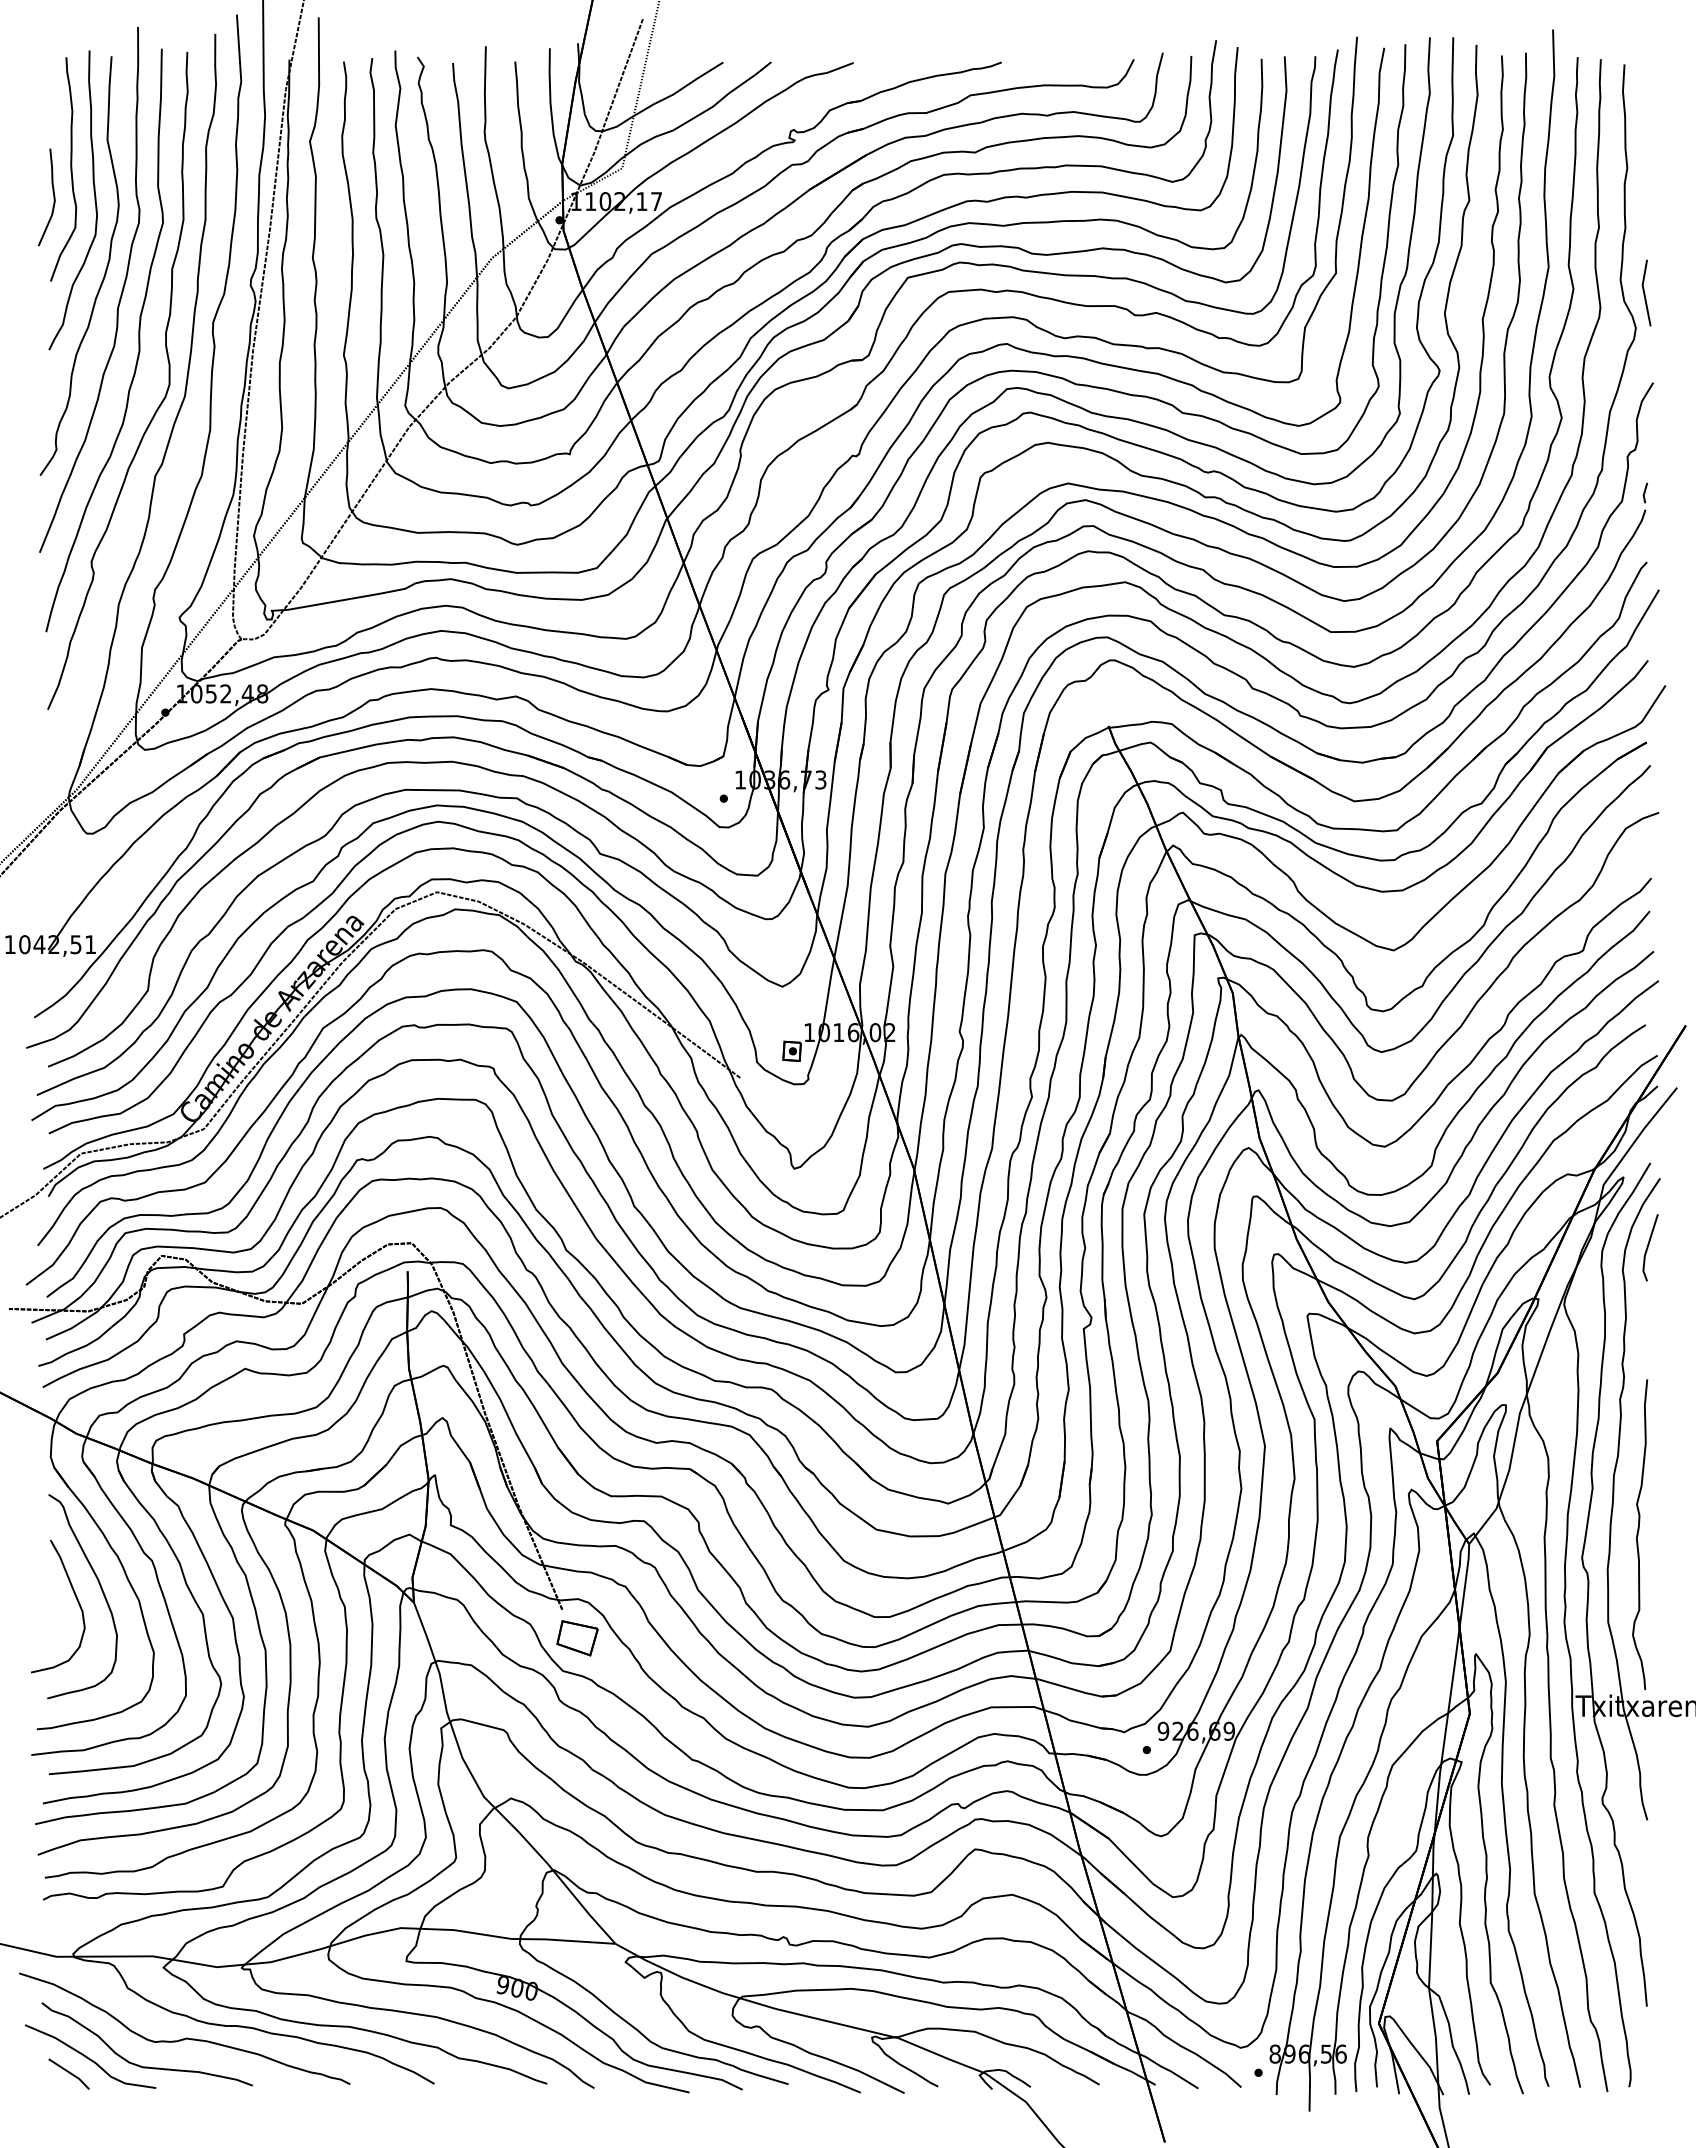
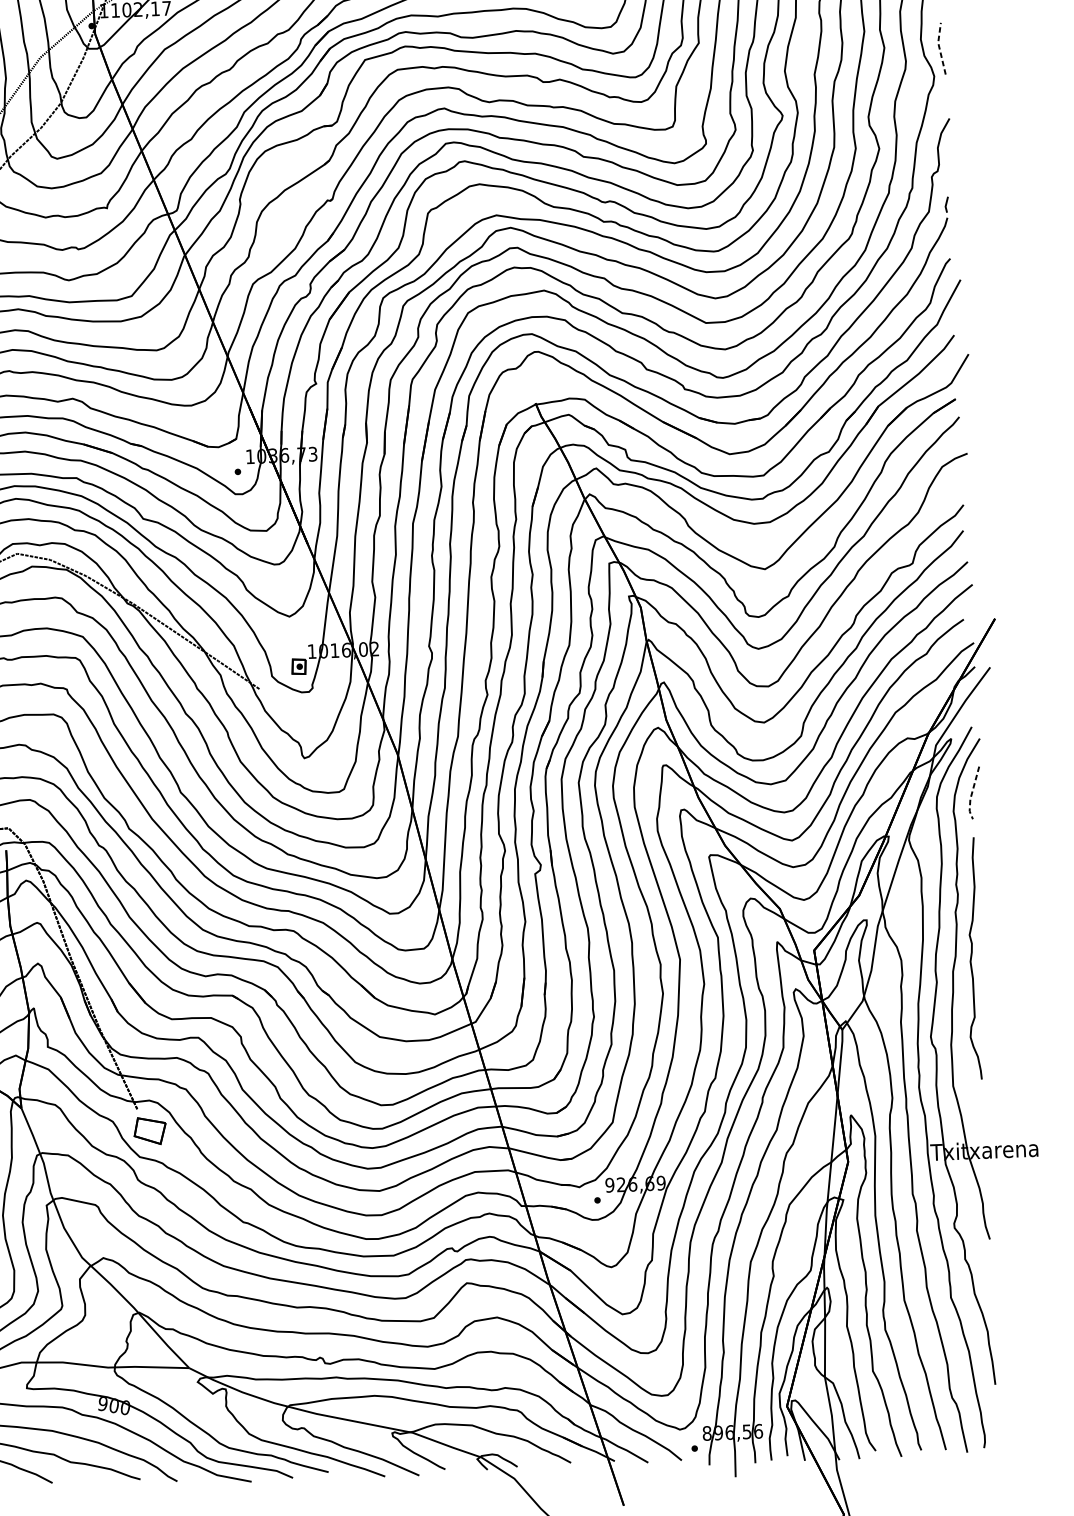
line: (1644, 292) -> (939, 48), solid -> dashed
line: (1646, 1249) -> (971, 794), solid -> dashed
curve: (1638, 1534) -> (971, 958), moved

